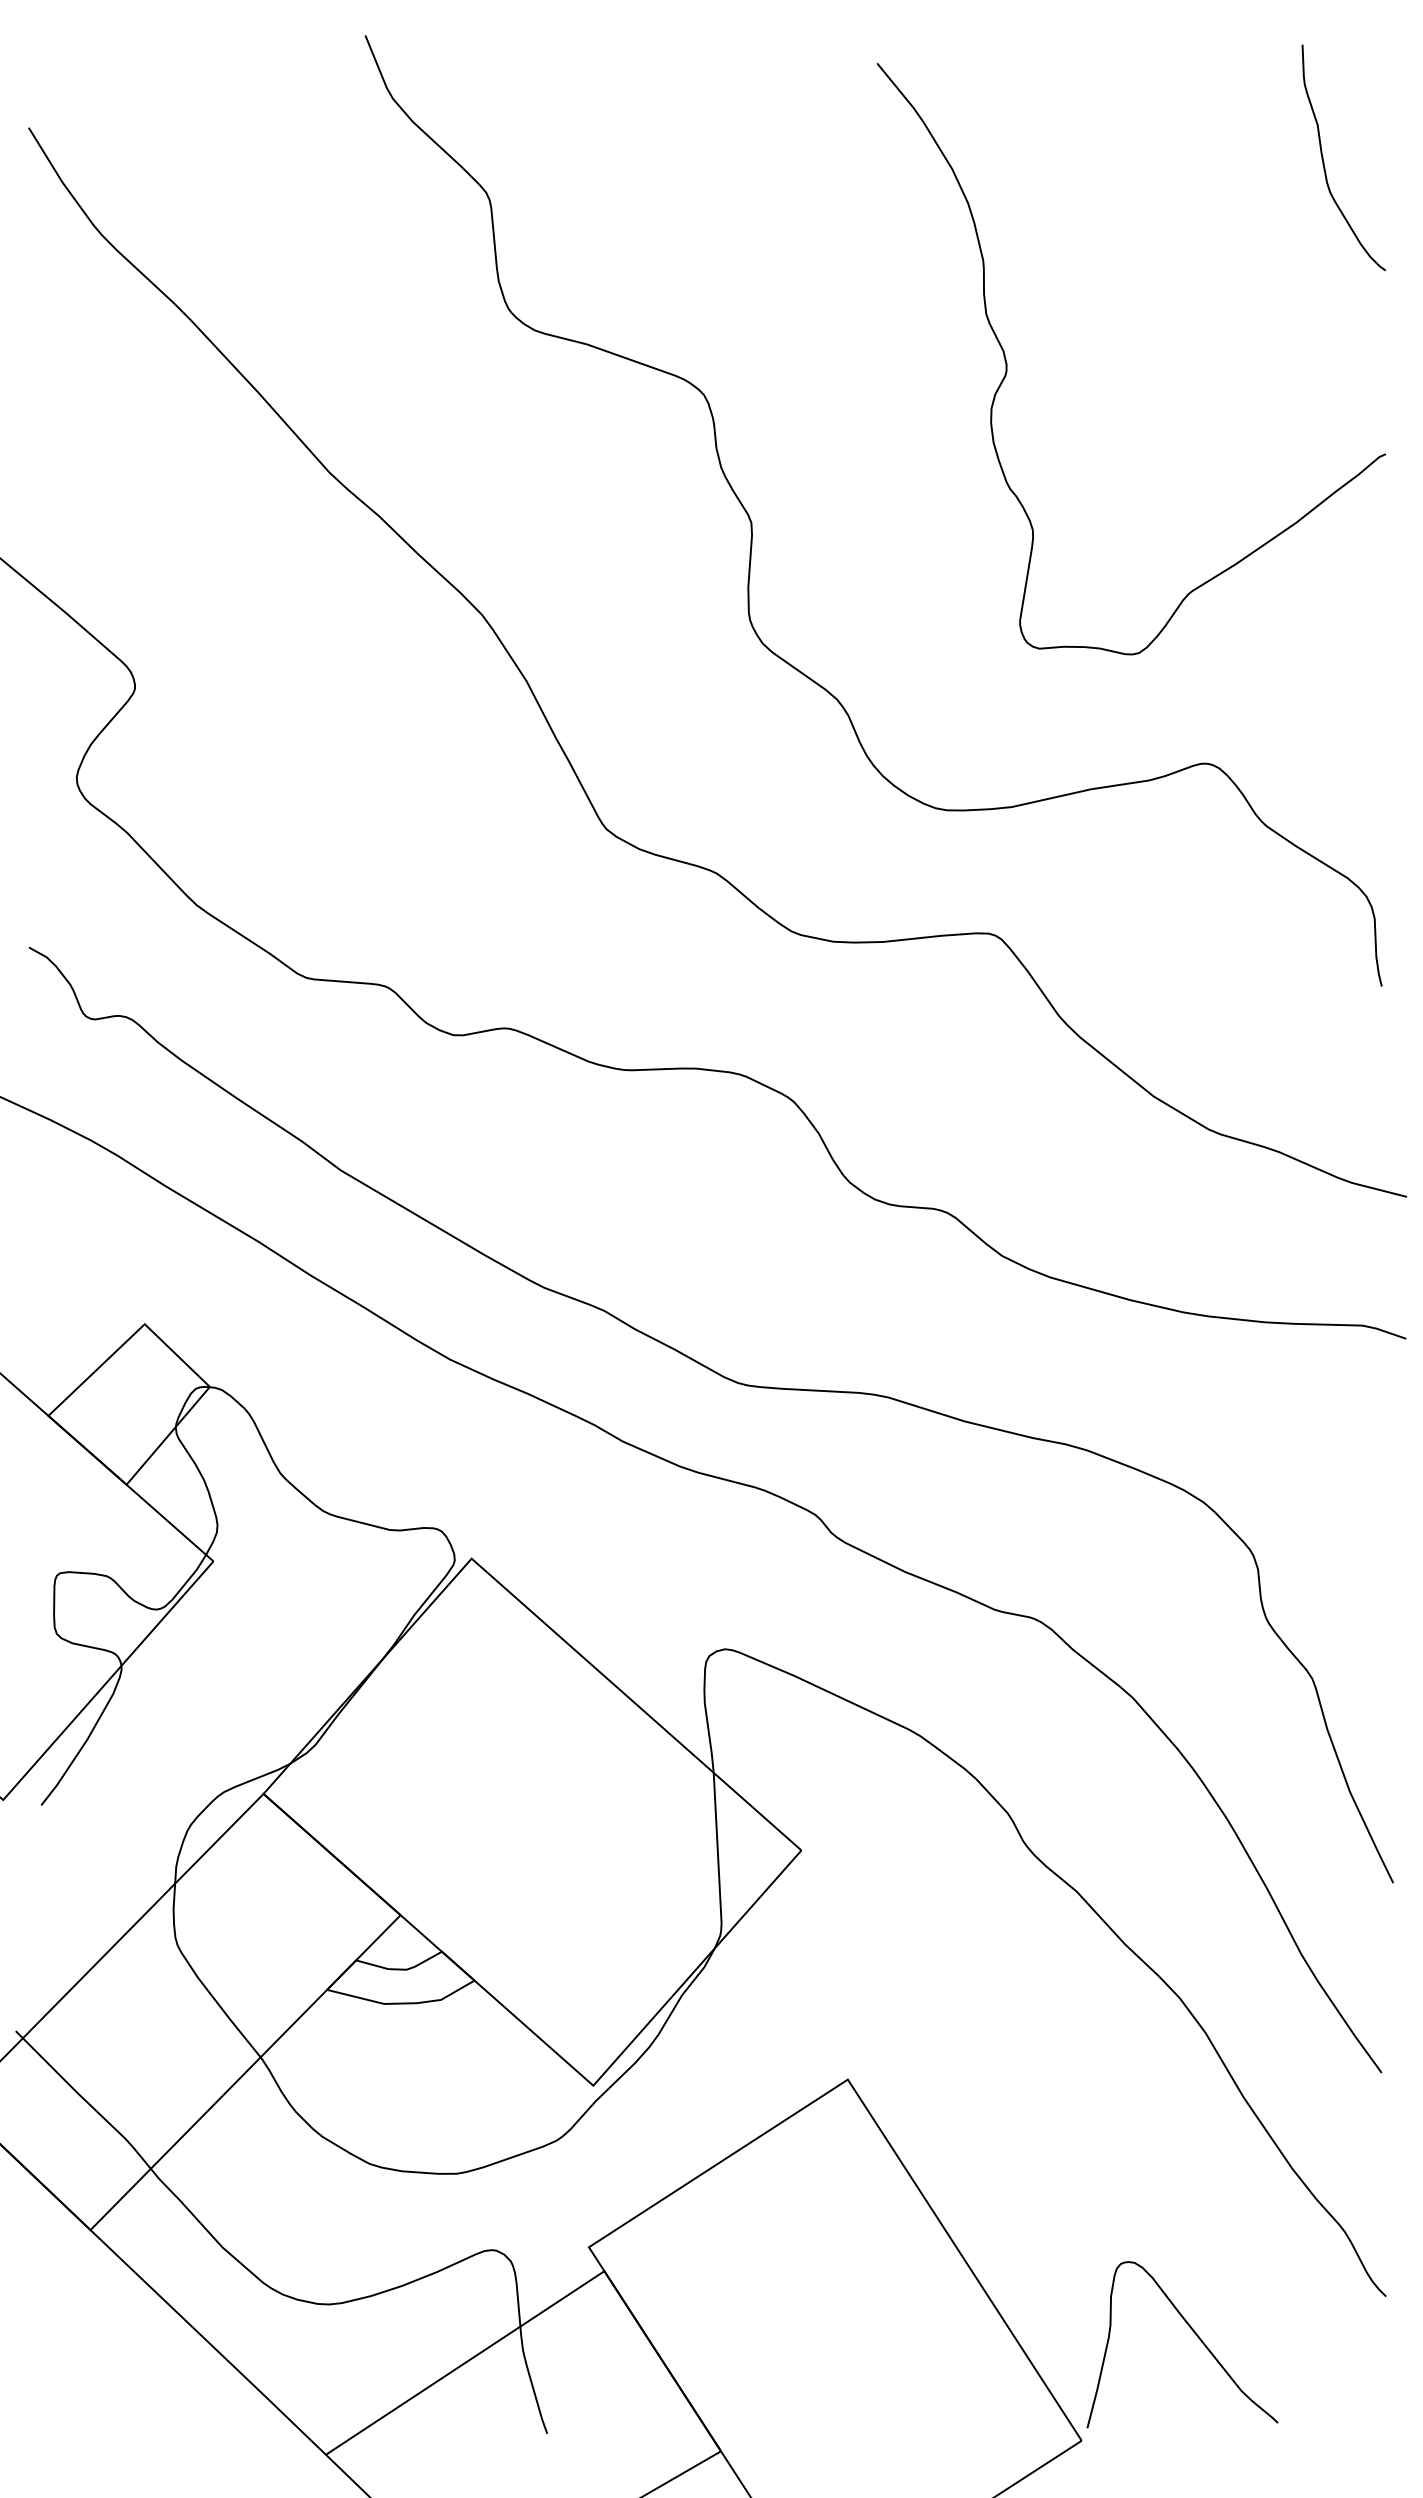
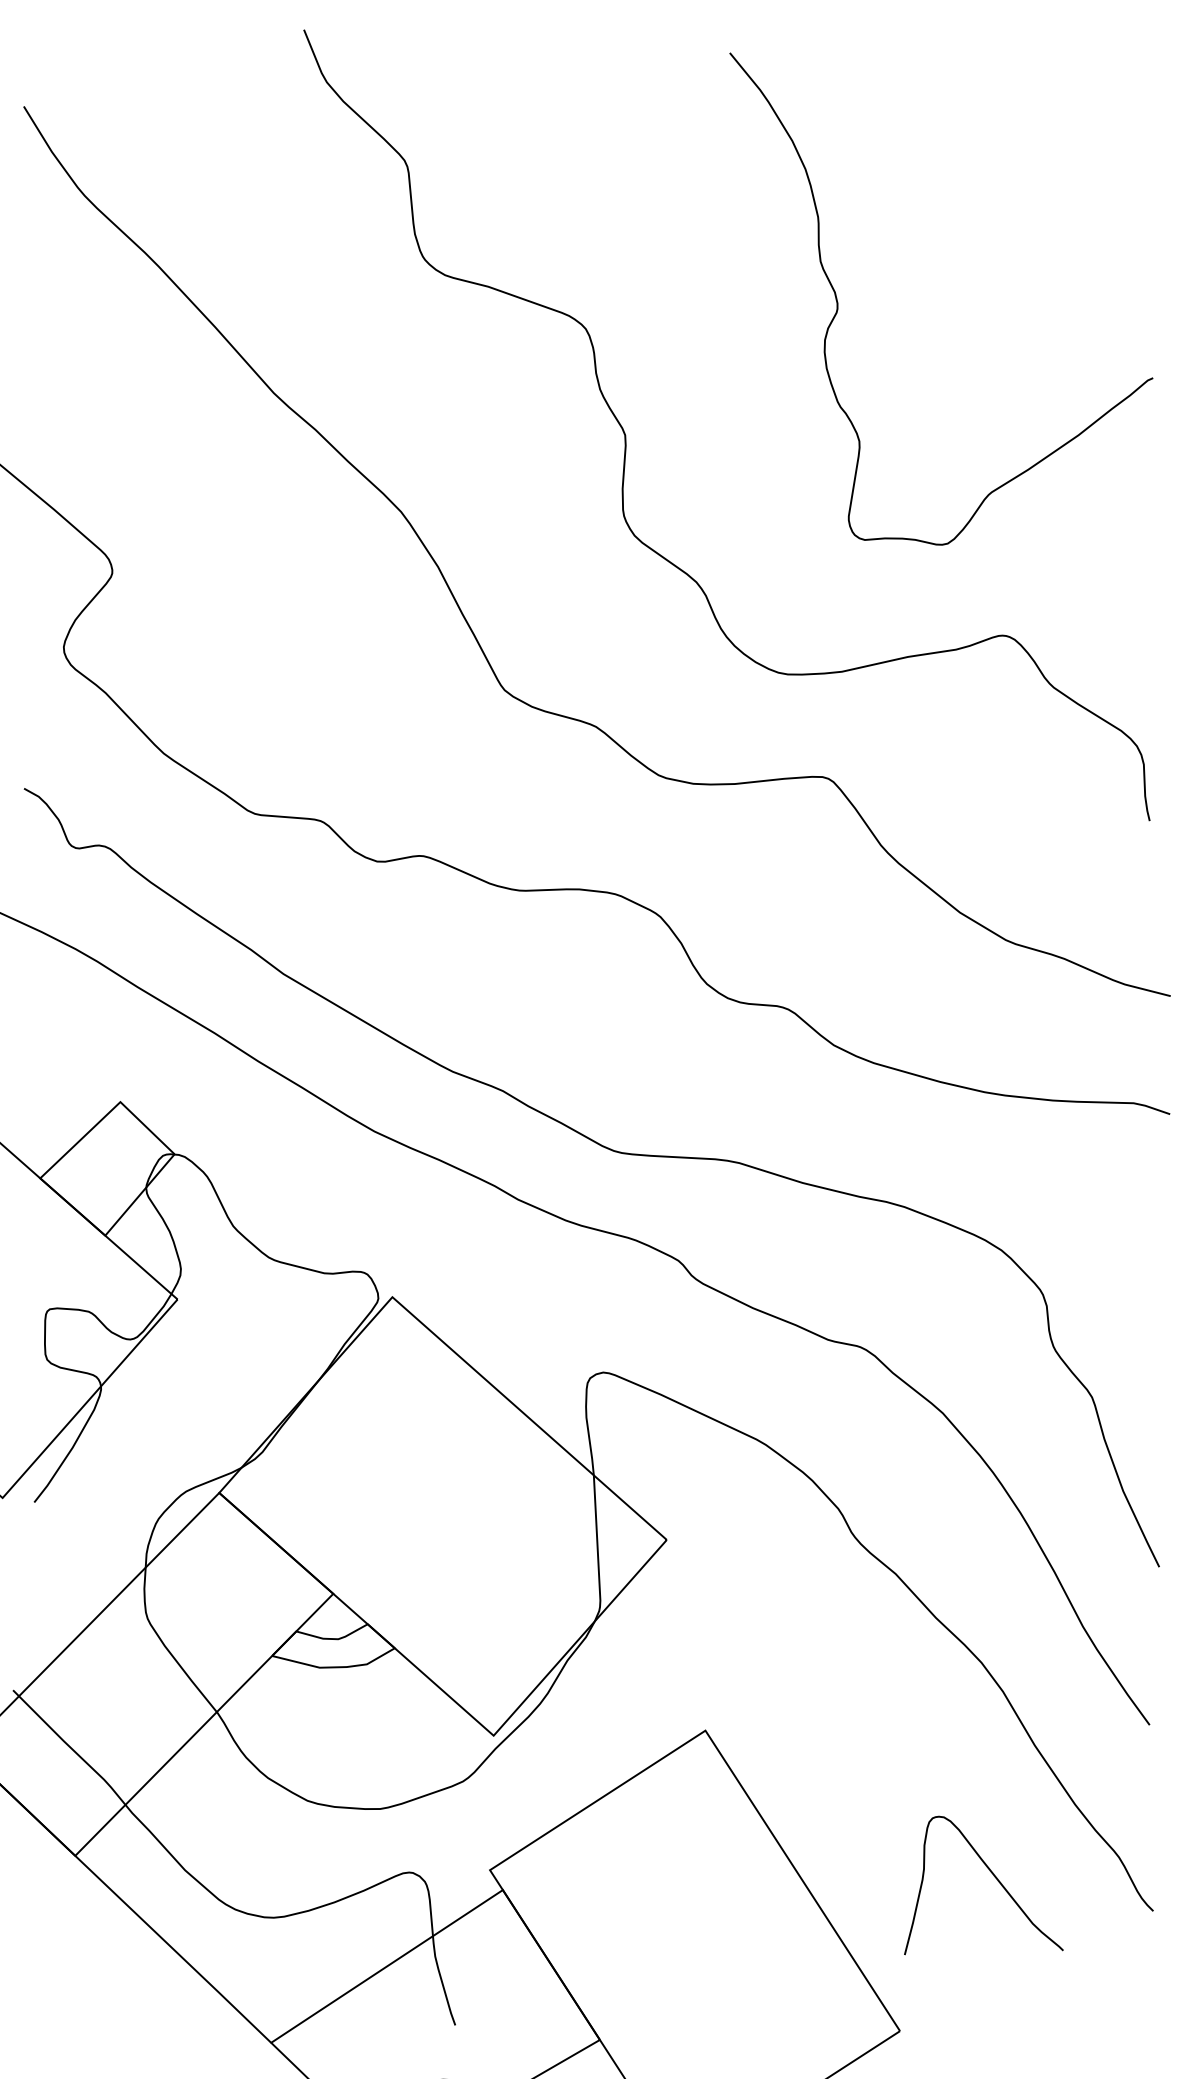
curve: (1324, 162) -> (1102, 135), removed
curve: (1196, 2336) -> (995, 1878), moved

